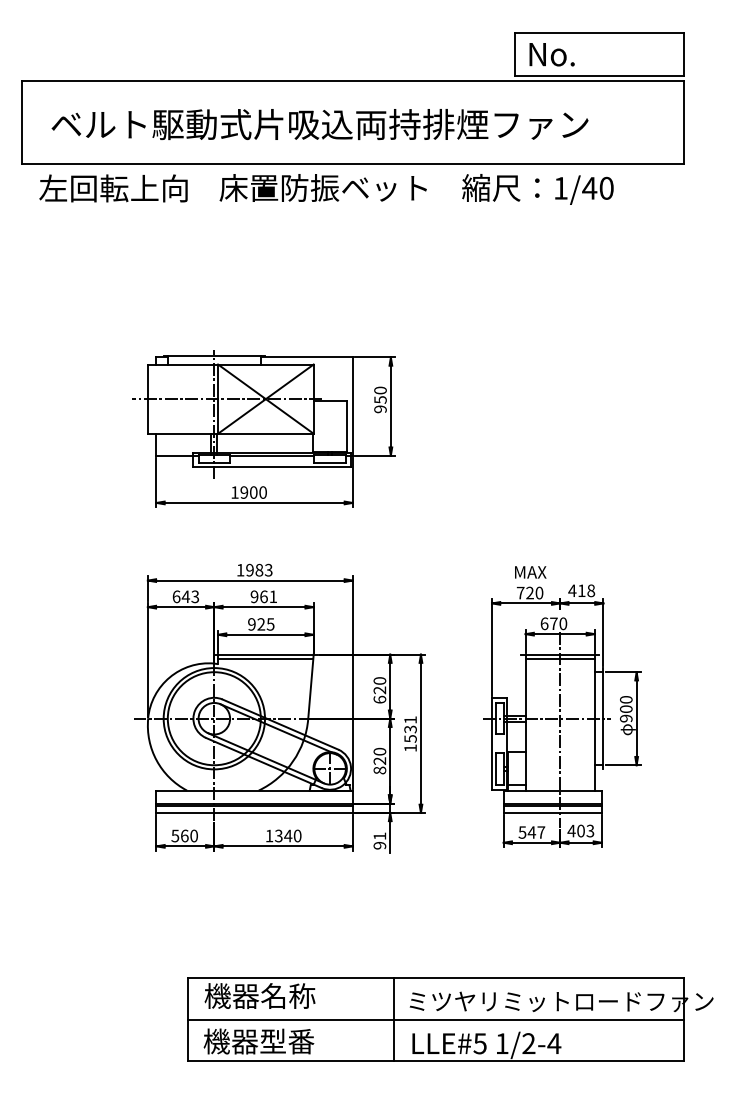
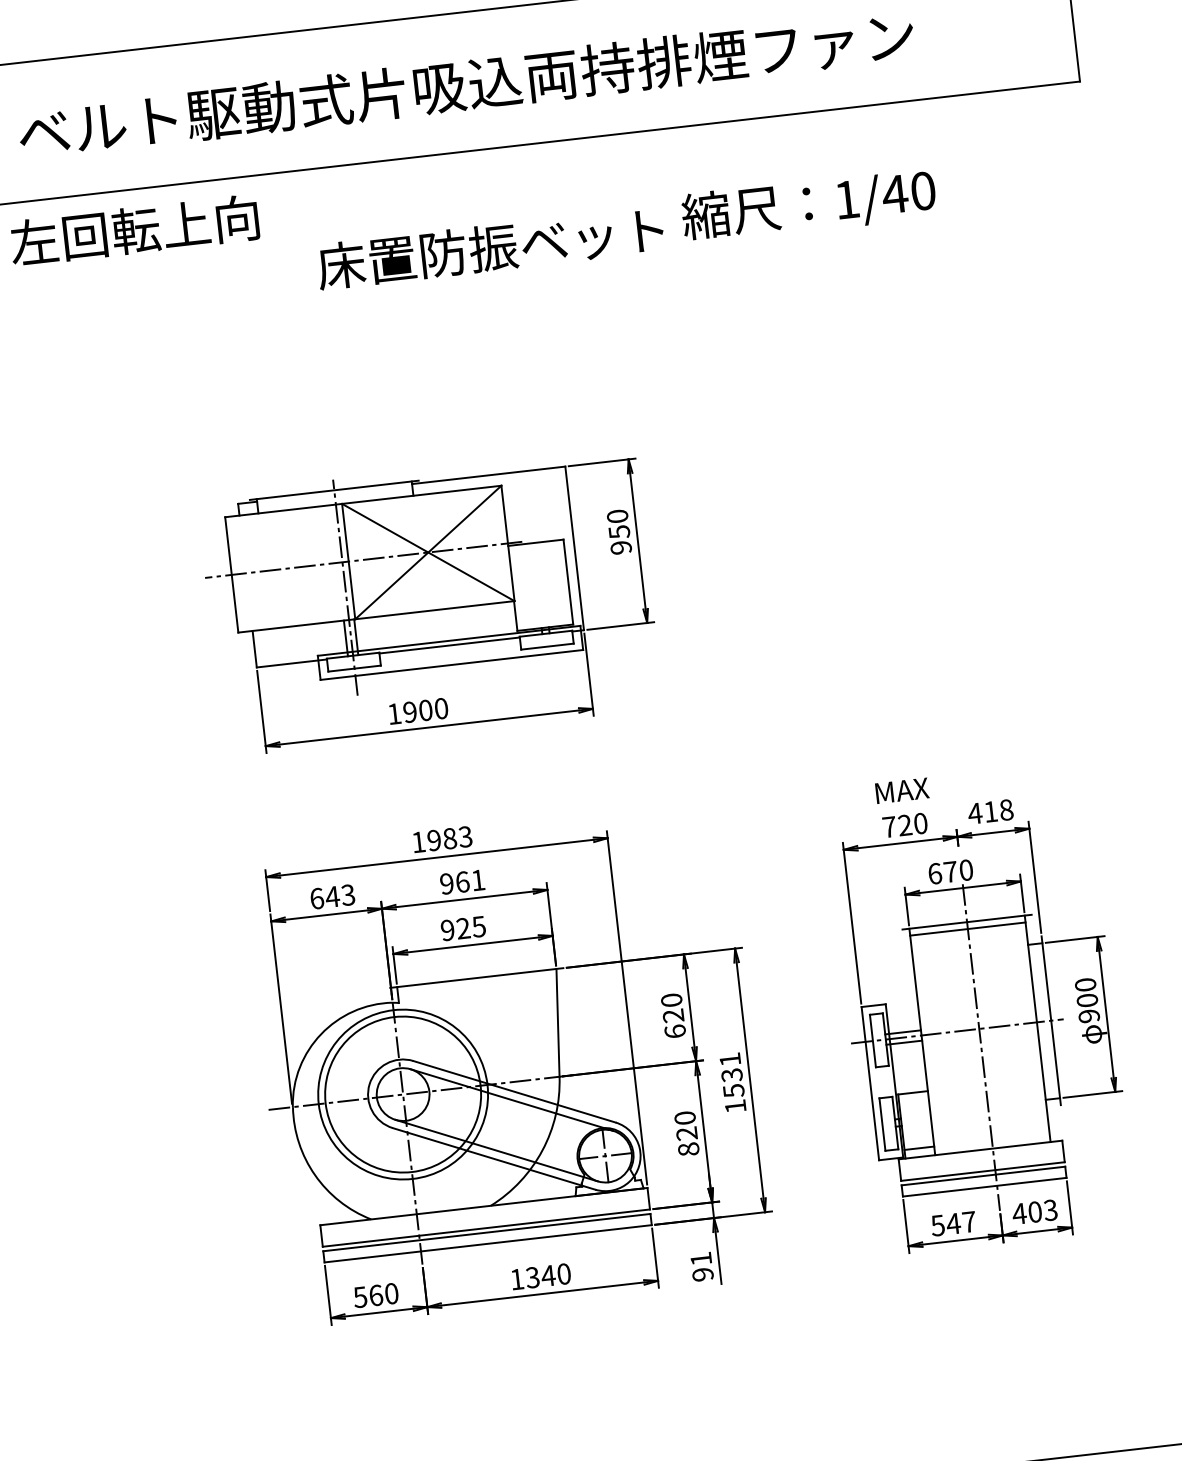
text: (322, 187) -> (489, 247), moved
text: (537, 189) -> (808, 206), moved
line: (265, 658) -> (476, 984), removed

